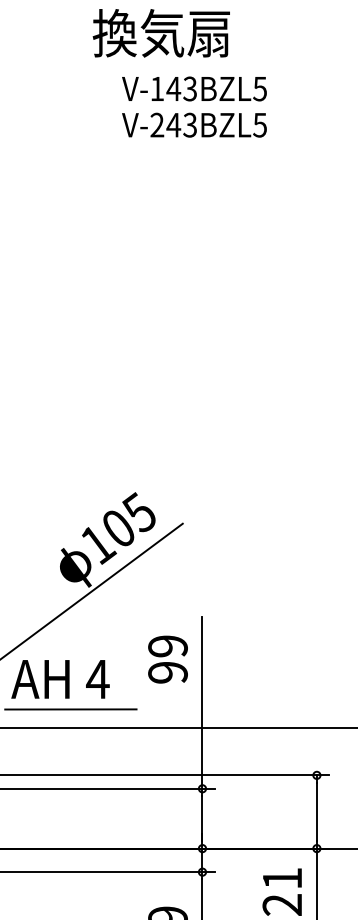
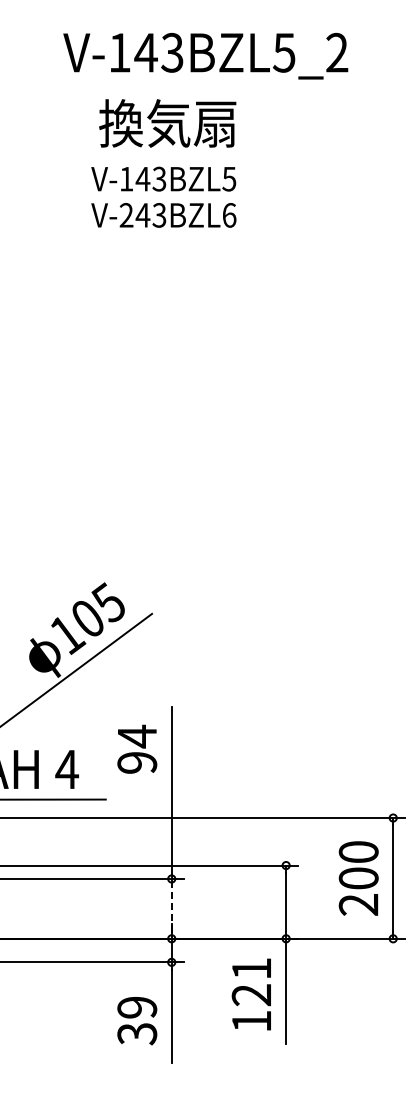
text: (161, 33) -> (167, 123), moved
text: (260, 125) -> (229, 215), V-243BZL5 -> V-243BZL6
text: (168, 646) -> (137, 736), 99 -> 94
line: (202, 818) -> (171, 908), solid -> dashed

